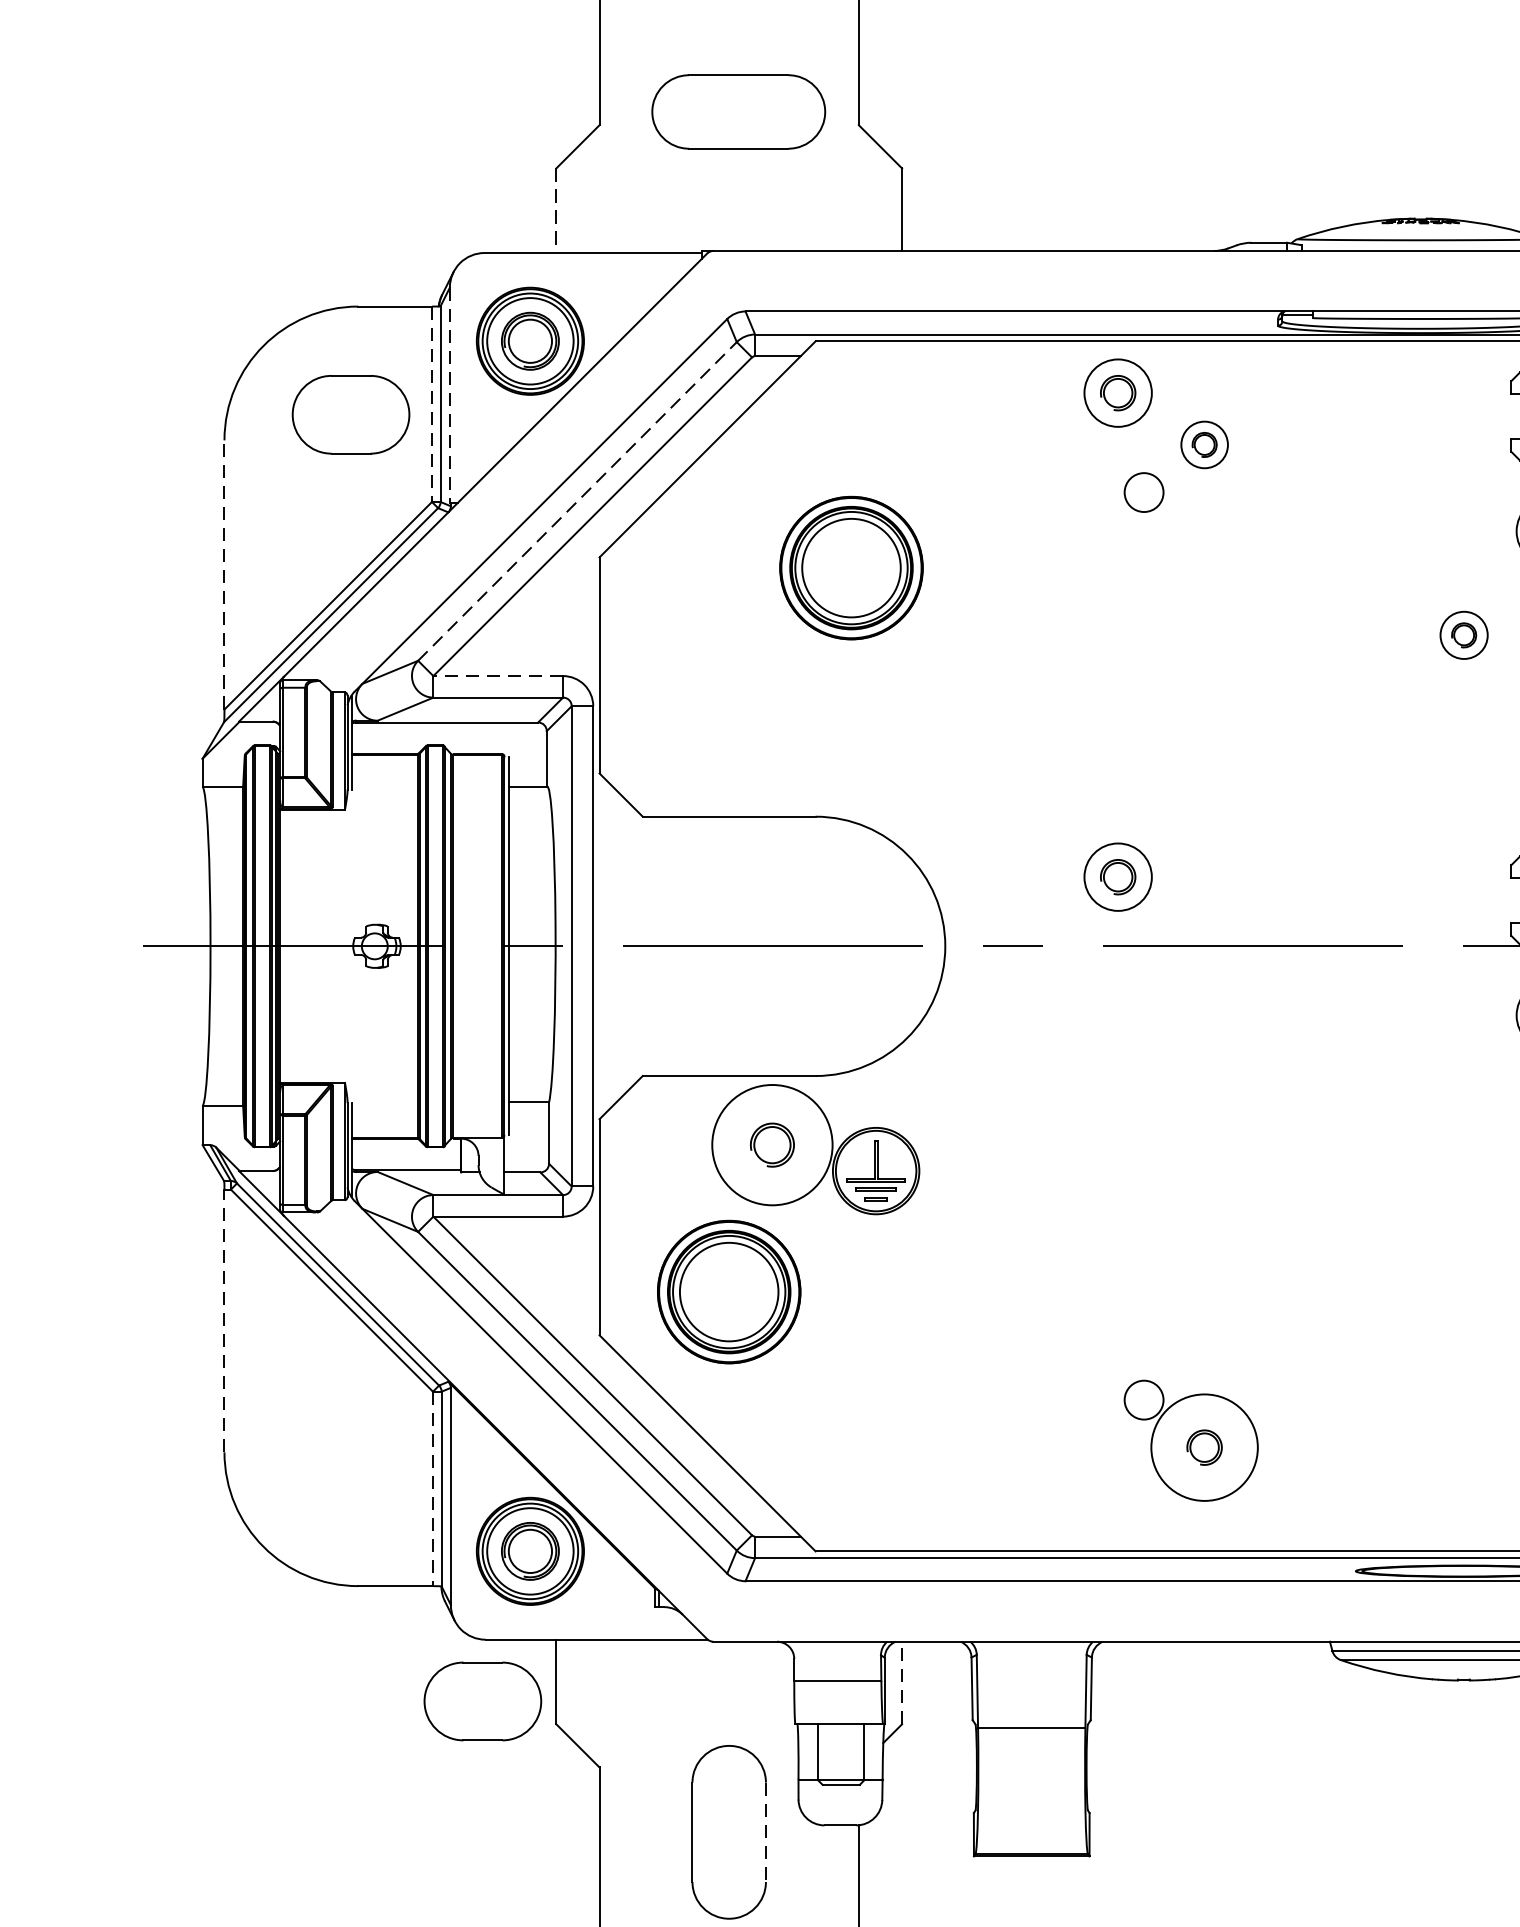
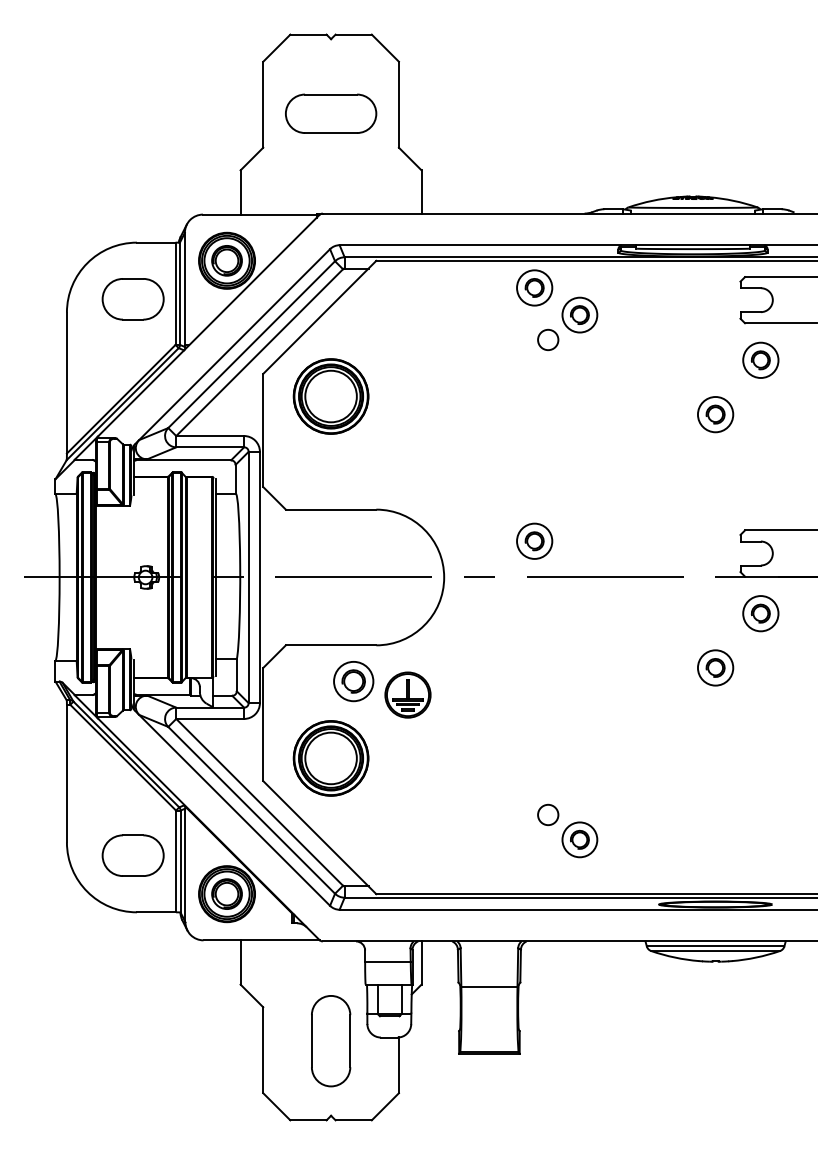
part: (739, 111) -> (331, 113), moved
line: (556, 210) -> (240, 192), dashed -> solid
line: (449, 396) -> (184, 289), dashed -> solid
line: (431, 405) -> (175, 294), dashed -> solid
part: (1203, 443) -> (579, 314), size x1.43
line: (577, 501) -> (251, 344), dashed -> solid
part: (850, 568) -> (330, 396), moved
line: (223, 573) -> (66, 382), dashed -> solid
part: (1463, 634) -> (715, 414), size x1.43
line: (498, 676) -> (210, 436), dashed -> solid
part: (1463, 1118) -> (715, 667), added
circle: (772, 1145) -> (353, 681), size x0.62
line: (223, 1320) -> (66, 773), dashed -> solid
circle: (1203, 1446) -> (579, 839), size x0.62
line: (433, 1488) -> (176, 861), dashed -> solid
line: (901, 1683) -> (421, 963), dashed -> solid
part: (481, 1701) -> (132, 855), moved
line: (766, 1832) -> (350, 1041), dashed -> solid

